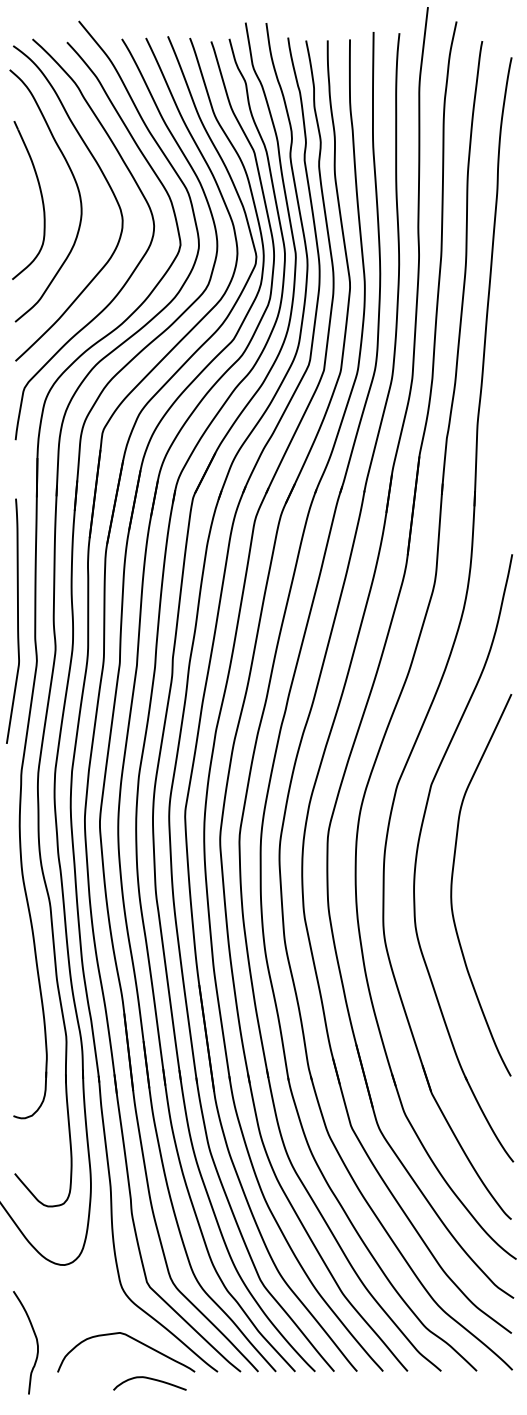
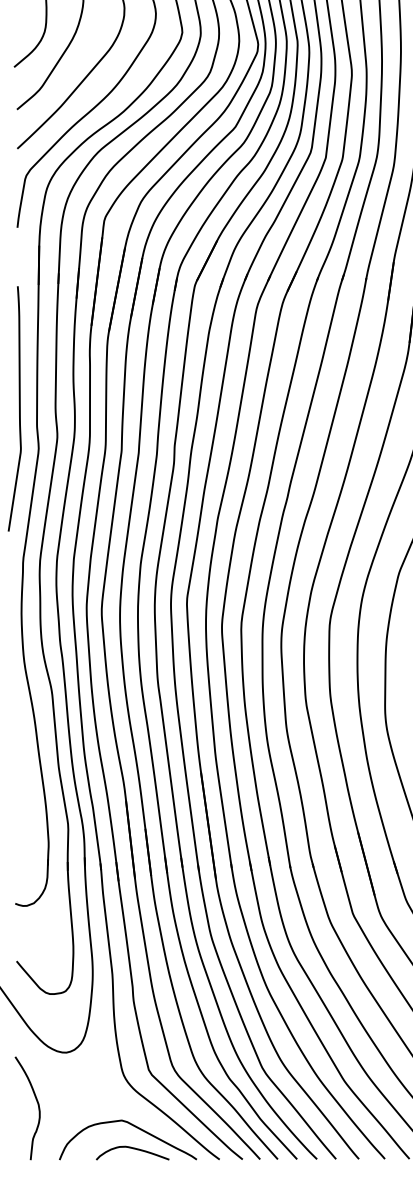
curve: (35, 1338) -> (37, 1104), moved
curve: (149, 1379) -> (132, 1149), moved

